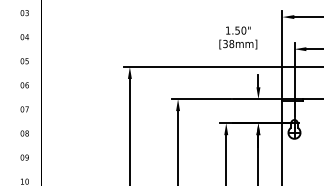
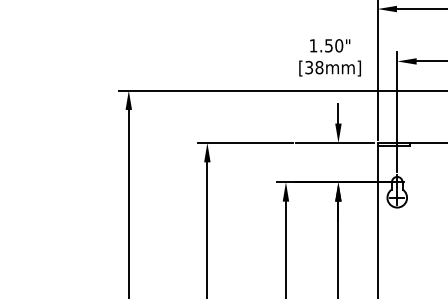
text: (238, 37) -> (330, 57), moved

